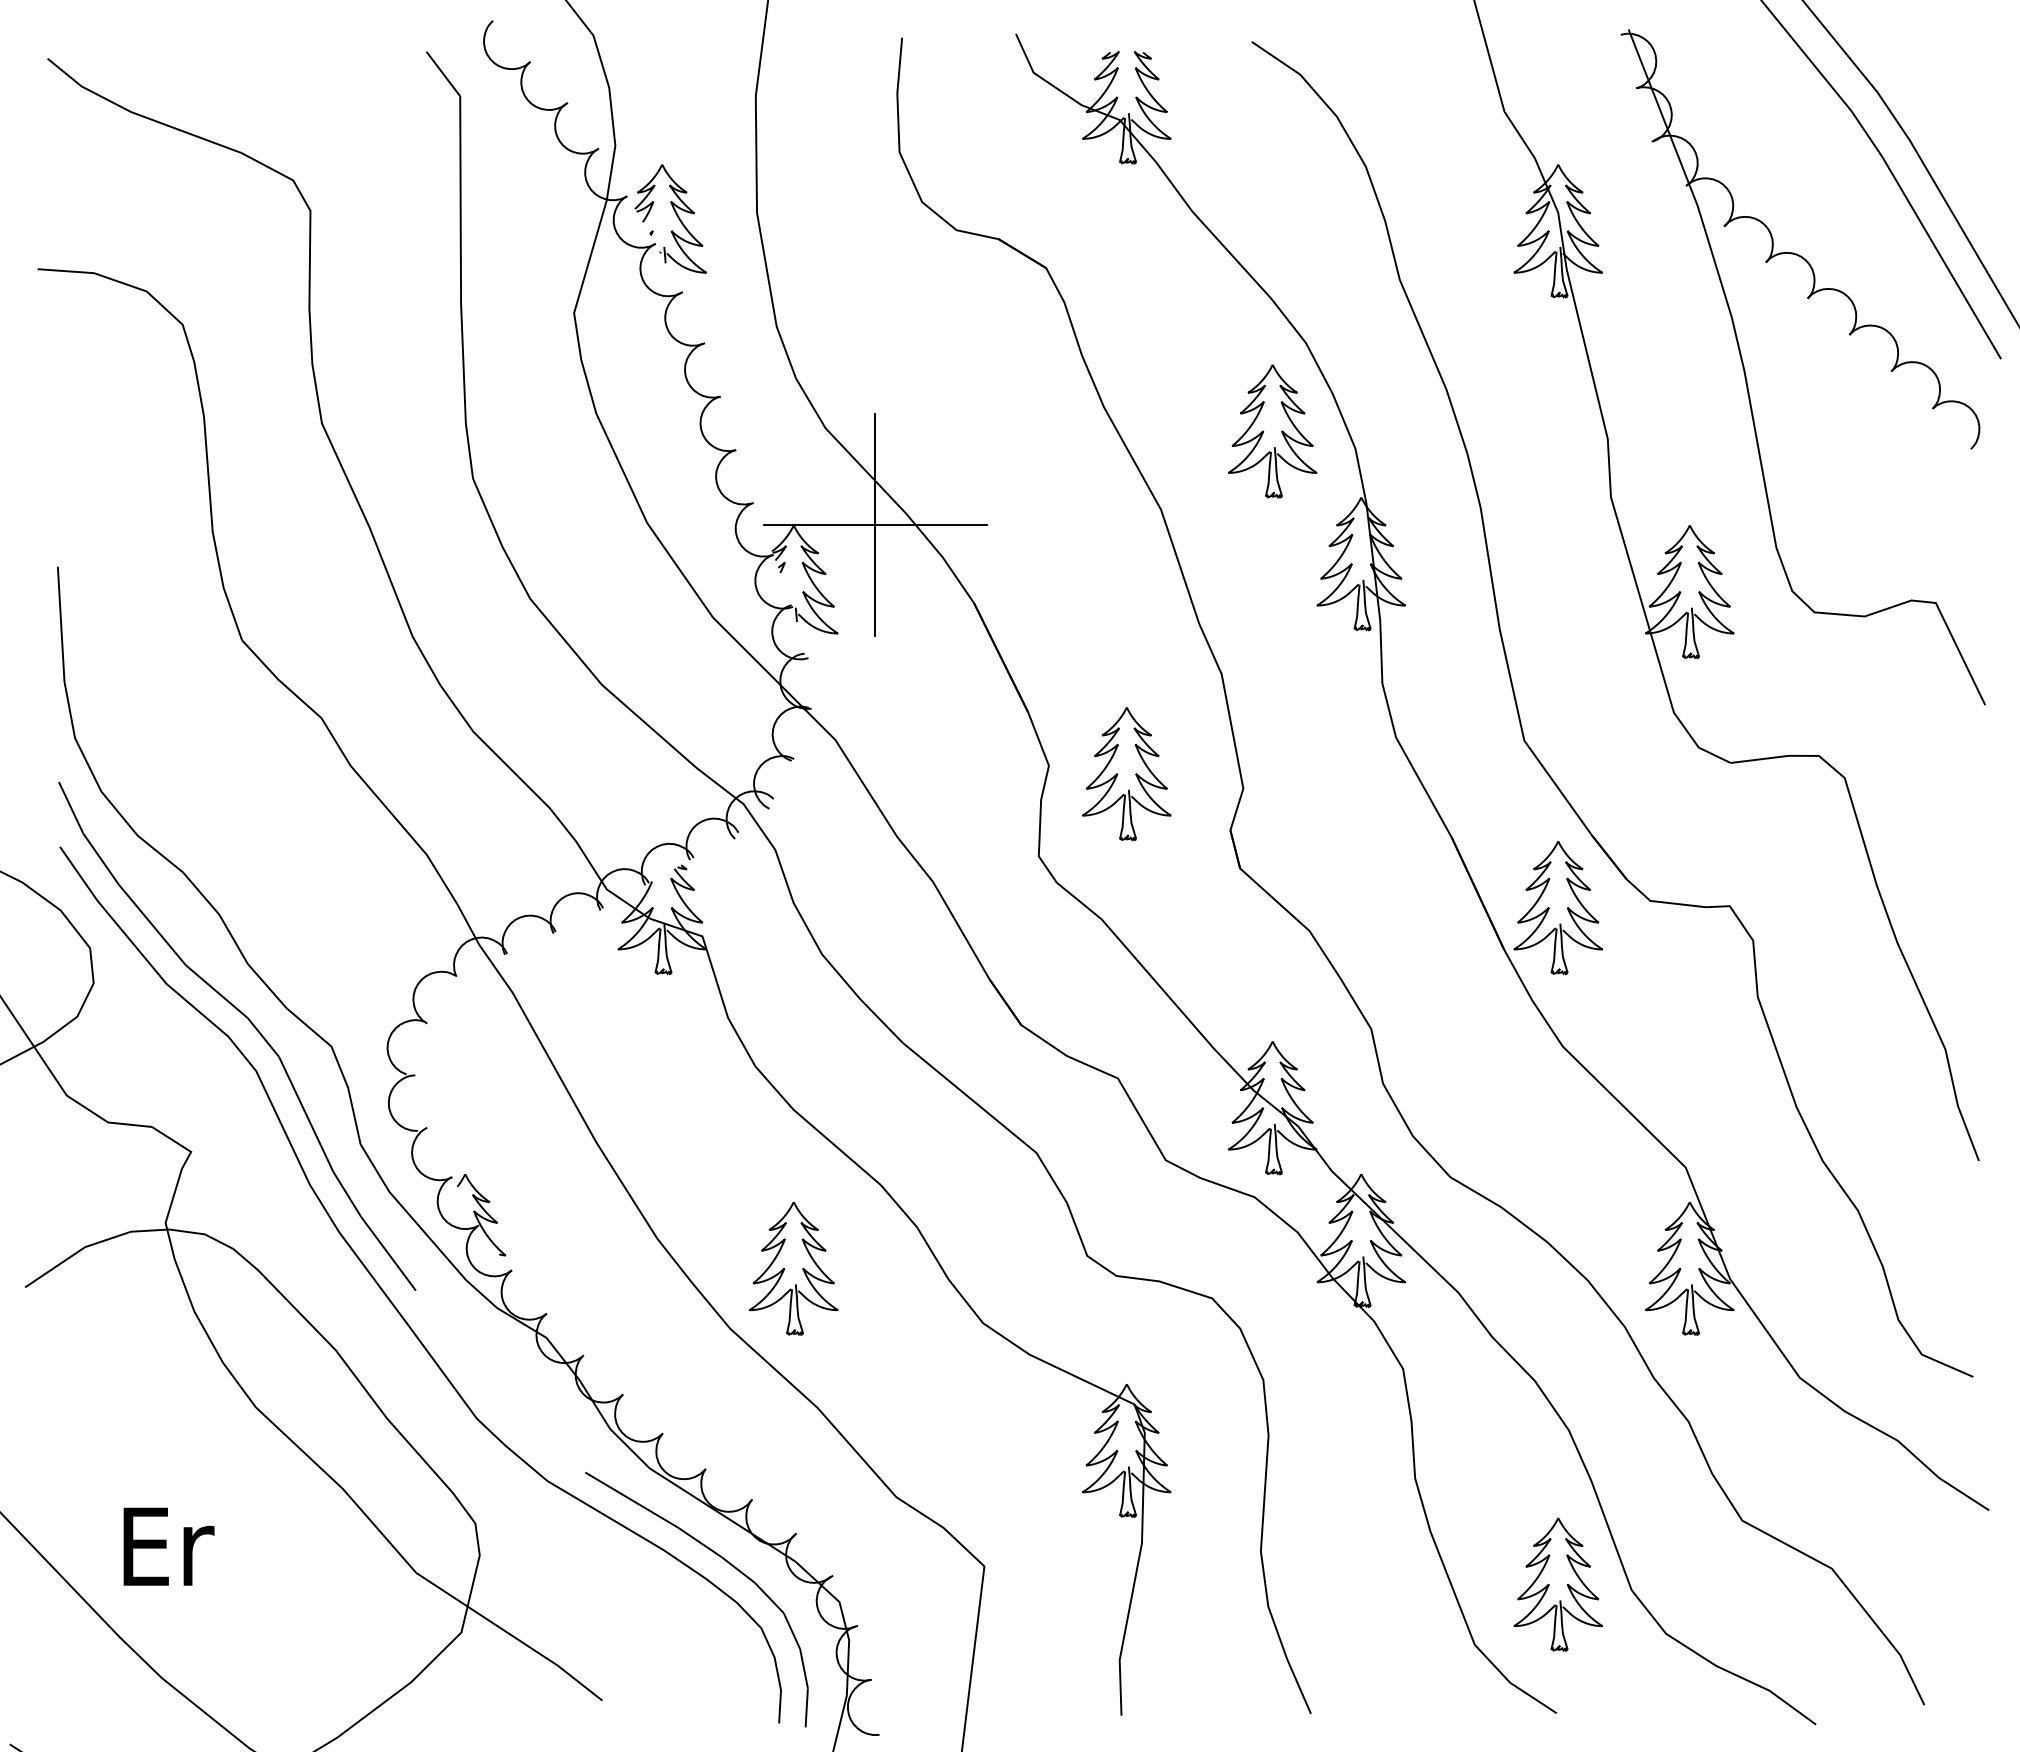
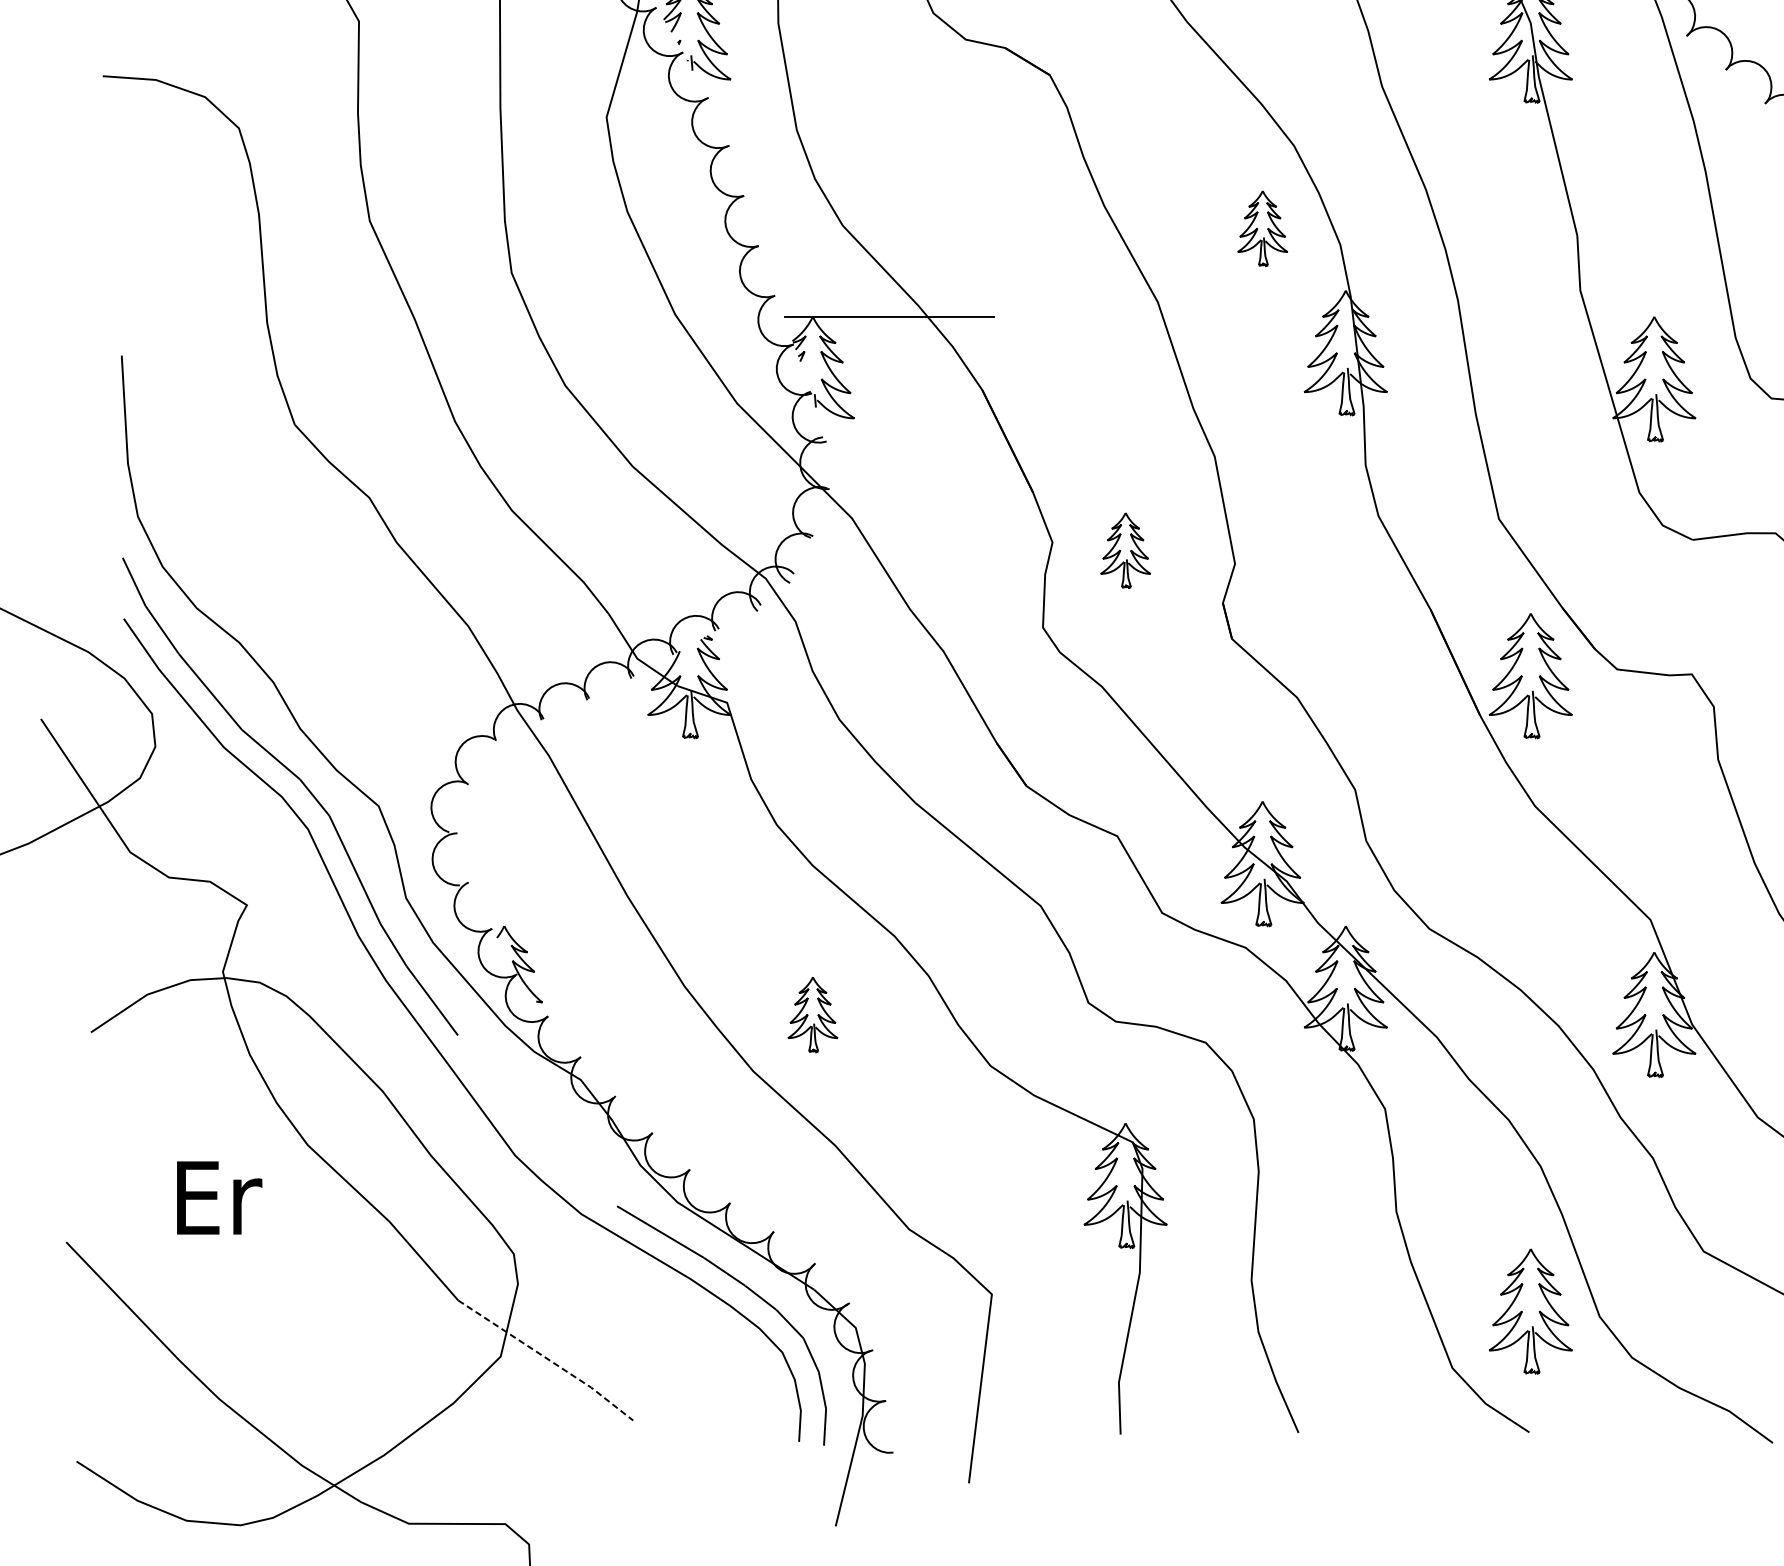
part: (1272, 431) -> (1262, 228), size x0.6
line: (875, 524) -> (889, 315), removed
part: (1126, 774) -> (1125, 550), size x0.6
part: (793, 1268) -> (812, 1014), size x0.6
text: (168, 1546) -> (219, 1197), moved
line: (511, 1635) -> (547, 1359), solid -> dashed

